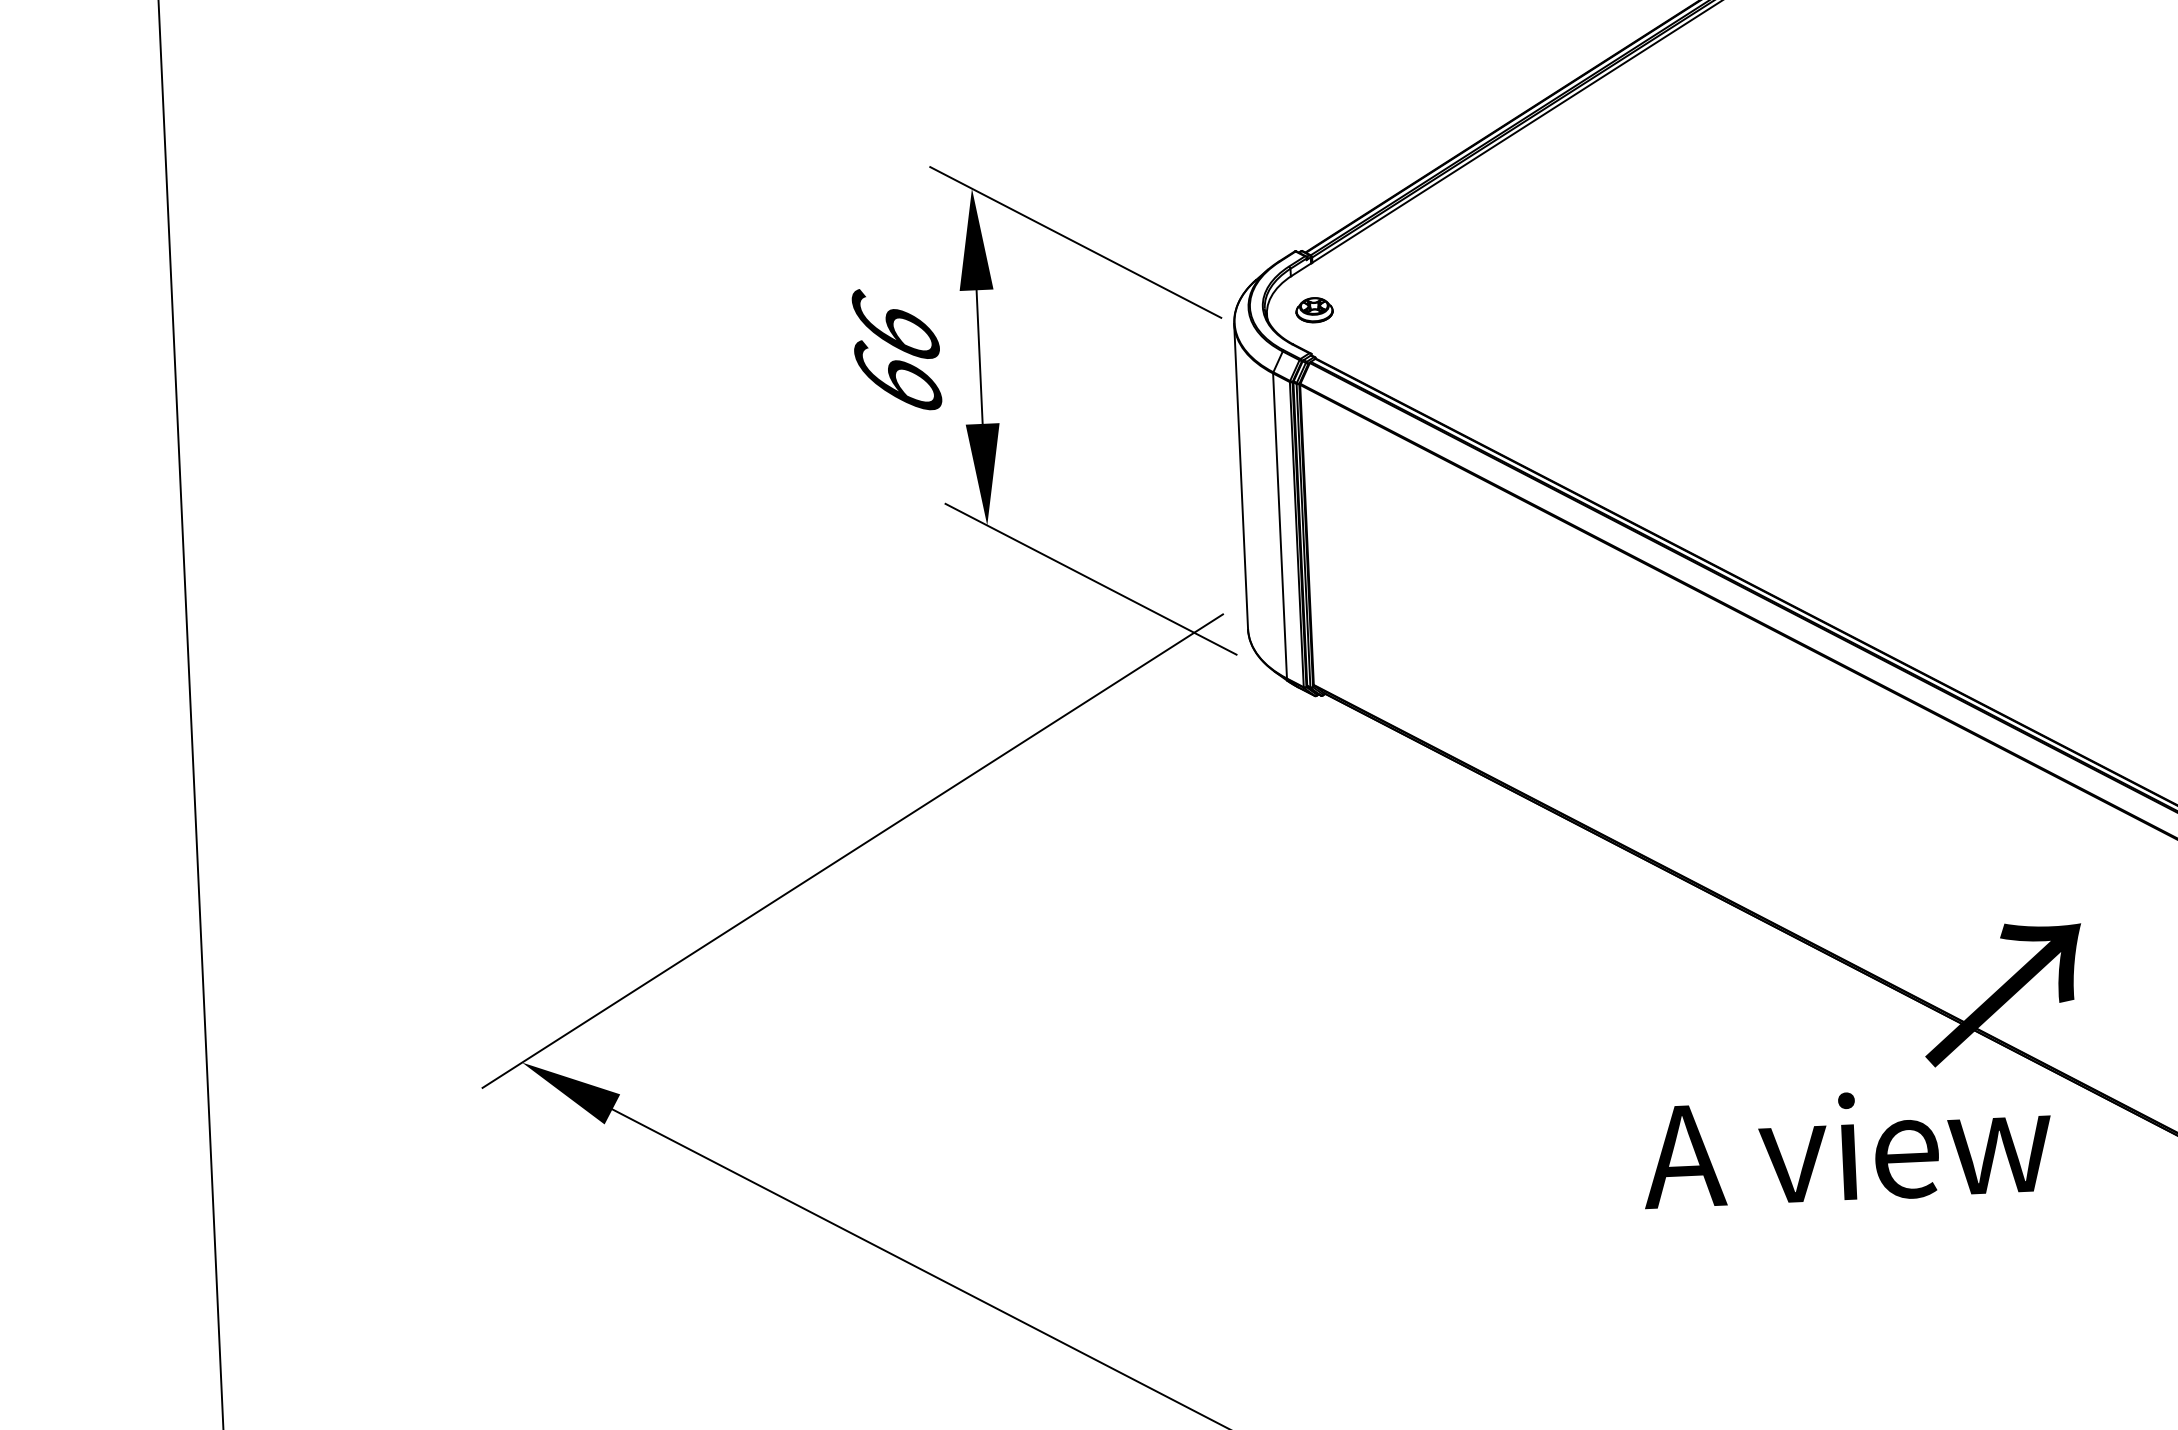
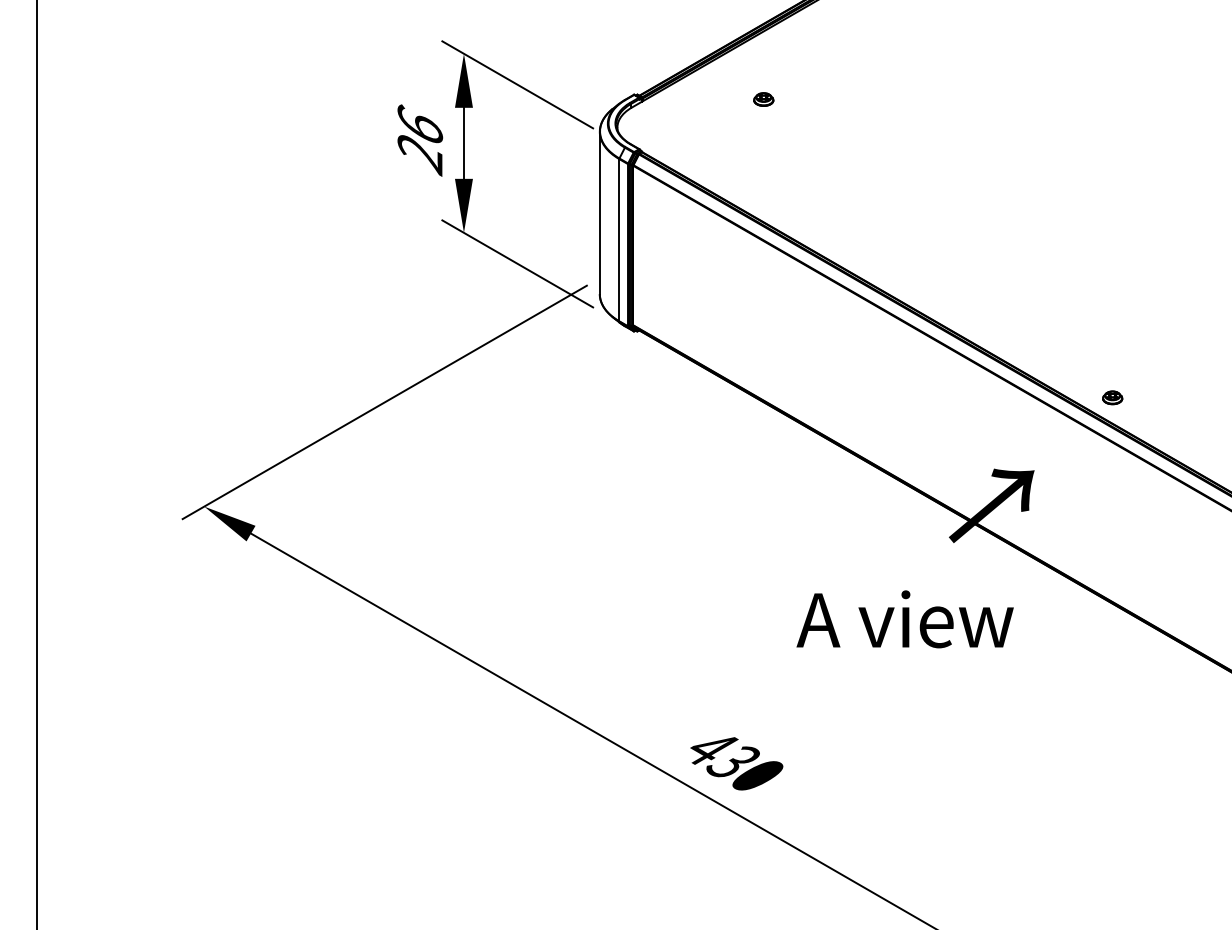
part: (1313, 310) -> (763, 99), moved
text: (898, 379) -> (420, 153), 66 -> 26
text: (1845, 1147) -> (904, 619), moved

